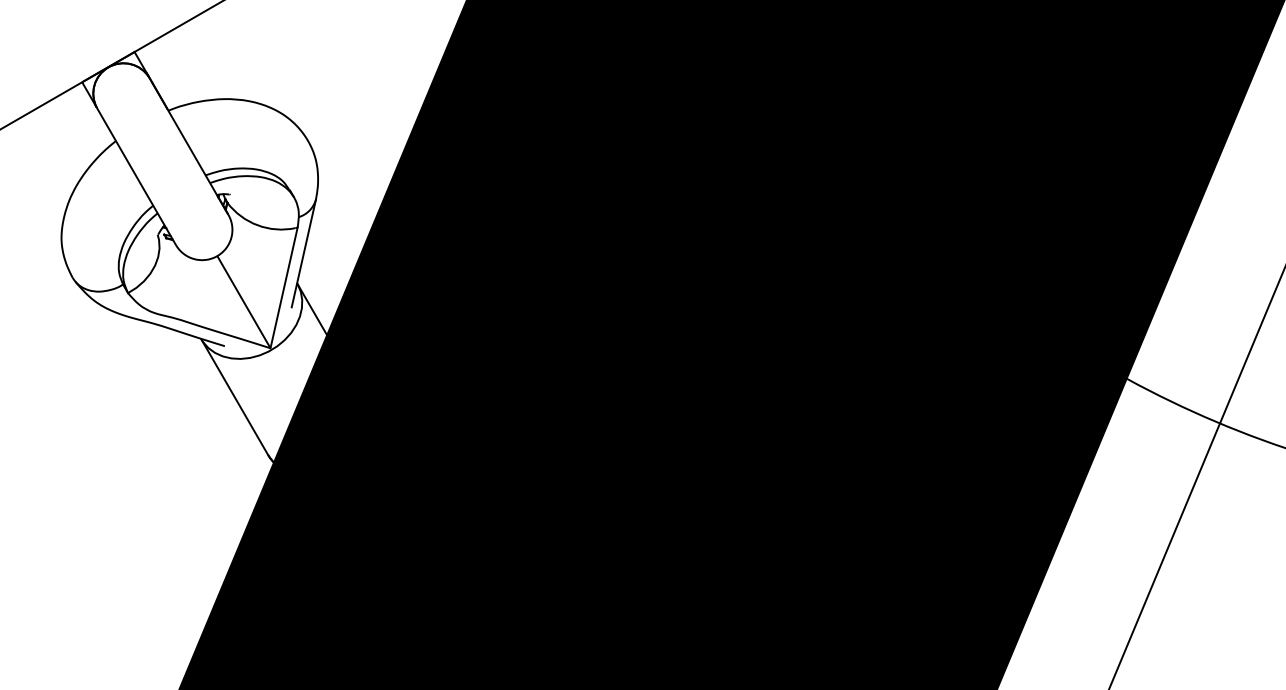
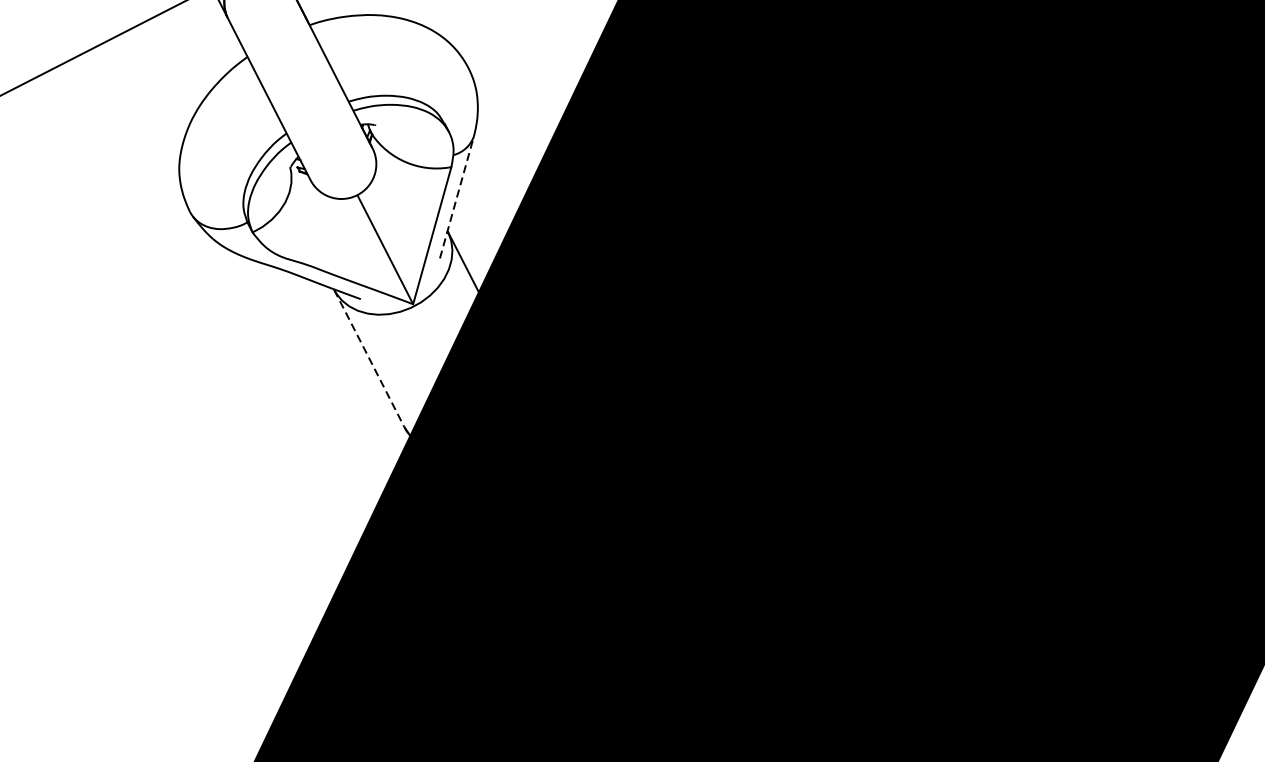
line: (303, 253) -> (456, 197), solid -> dashed
line: (234, 397) -> (368, 358), solid -> dashed

